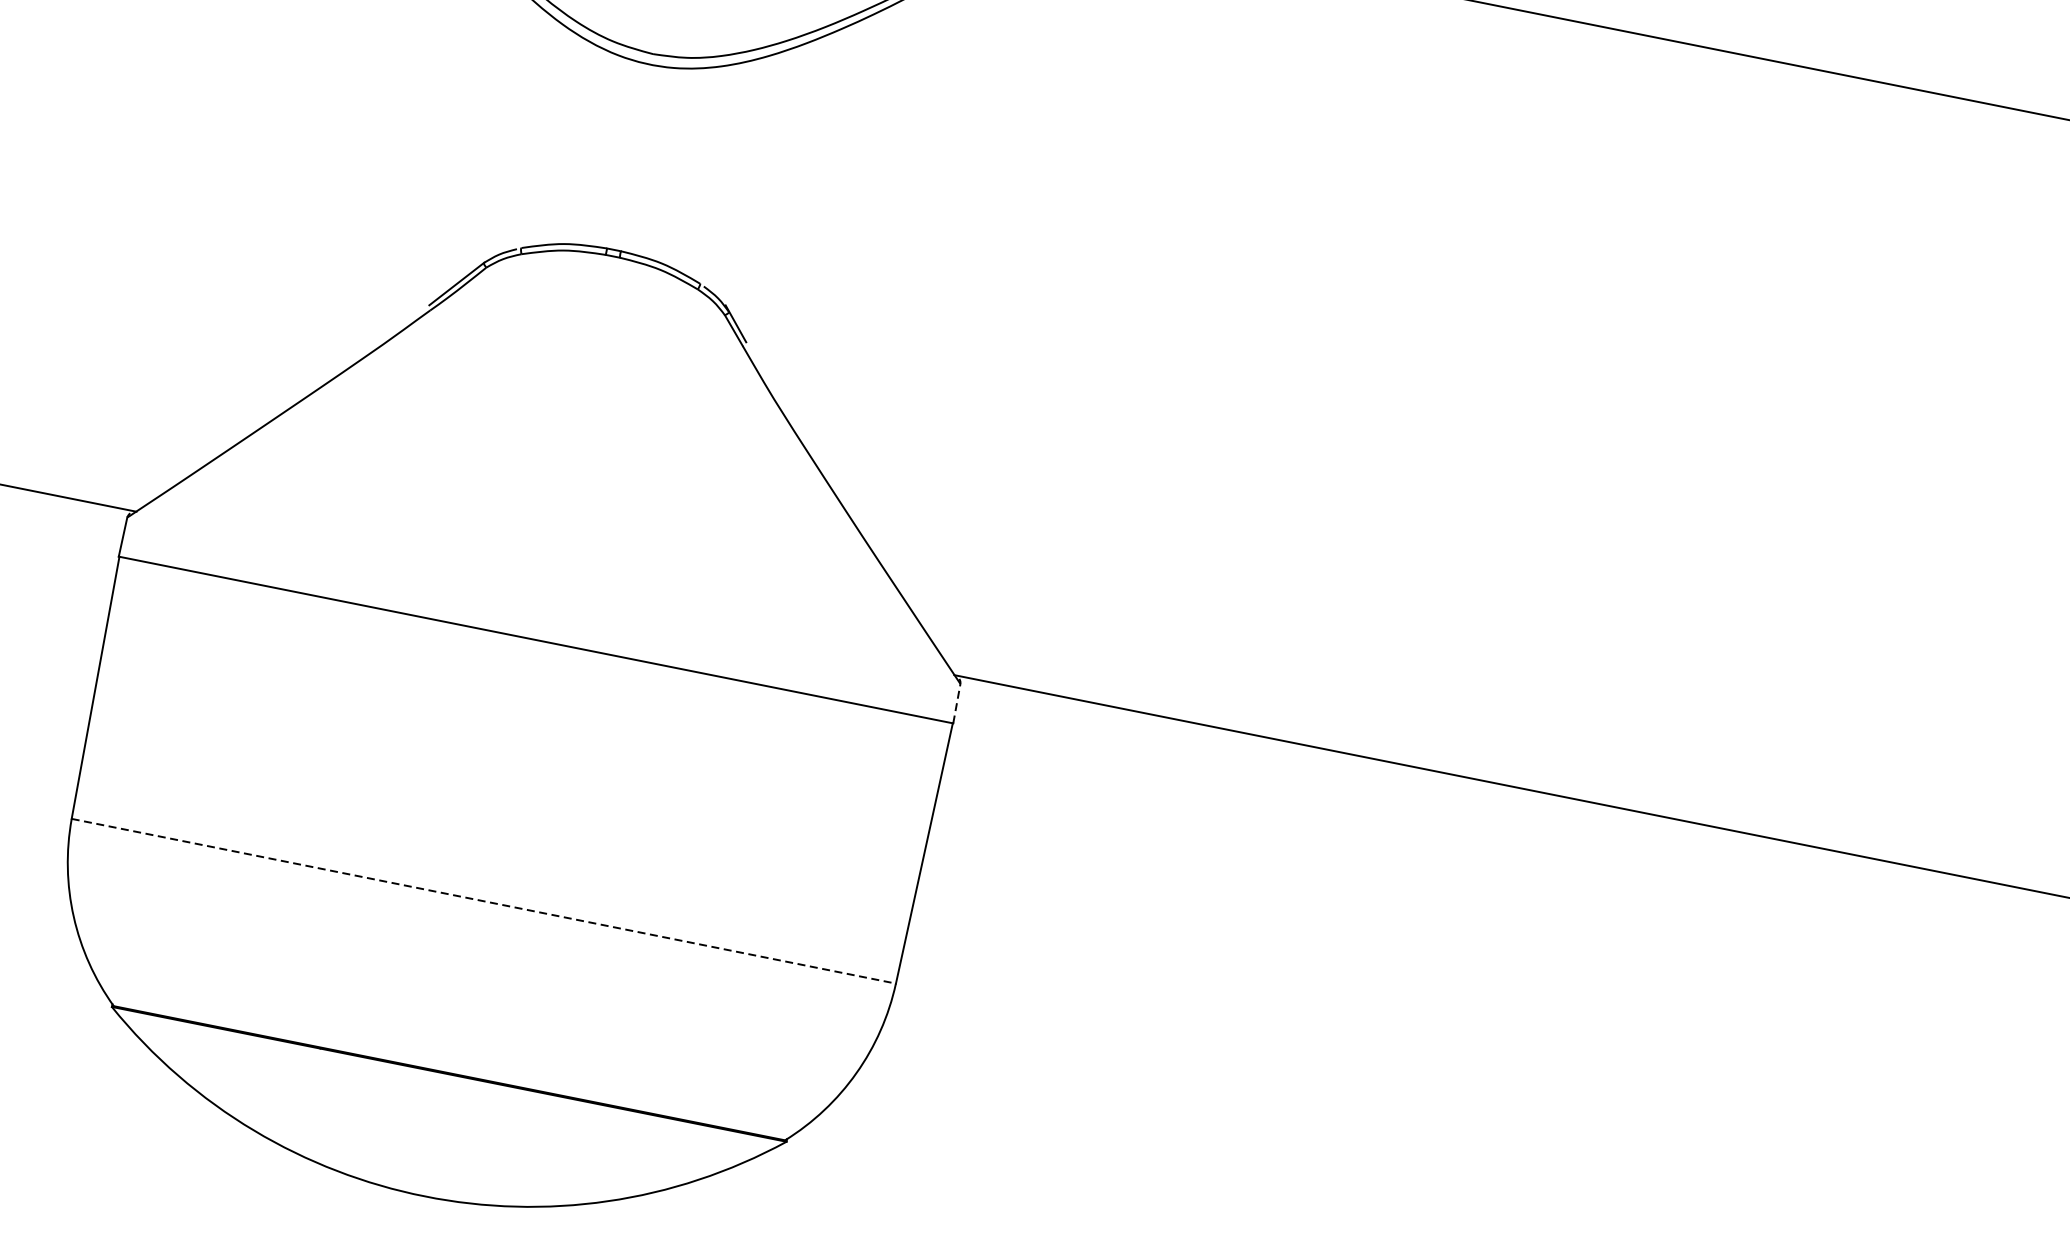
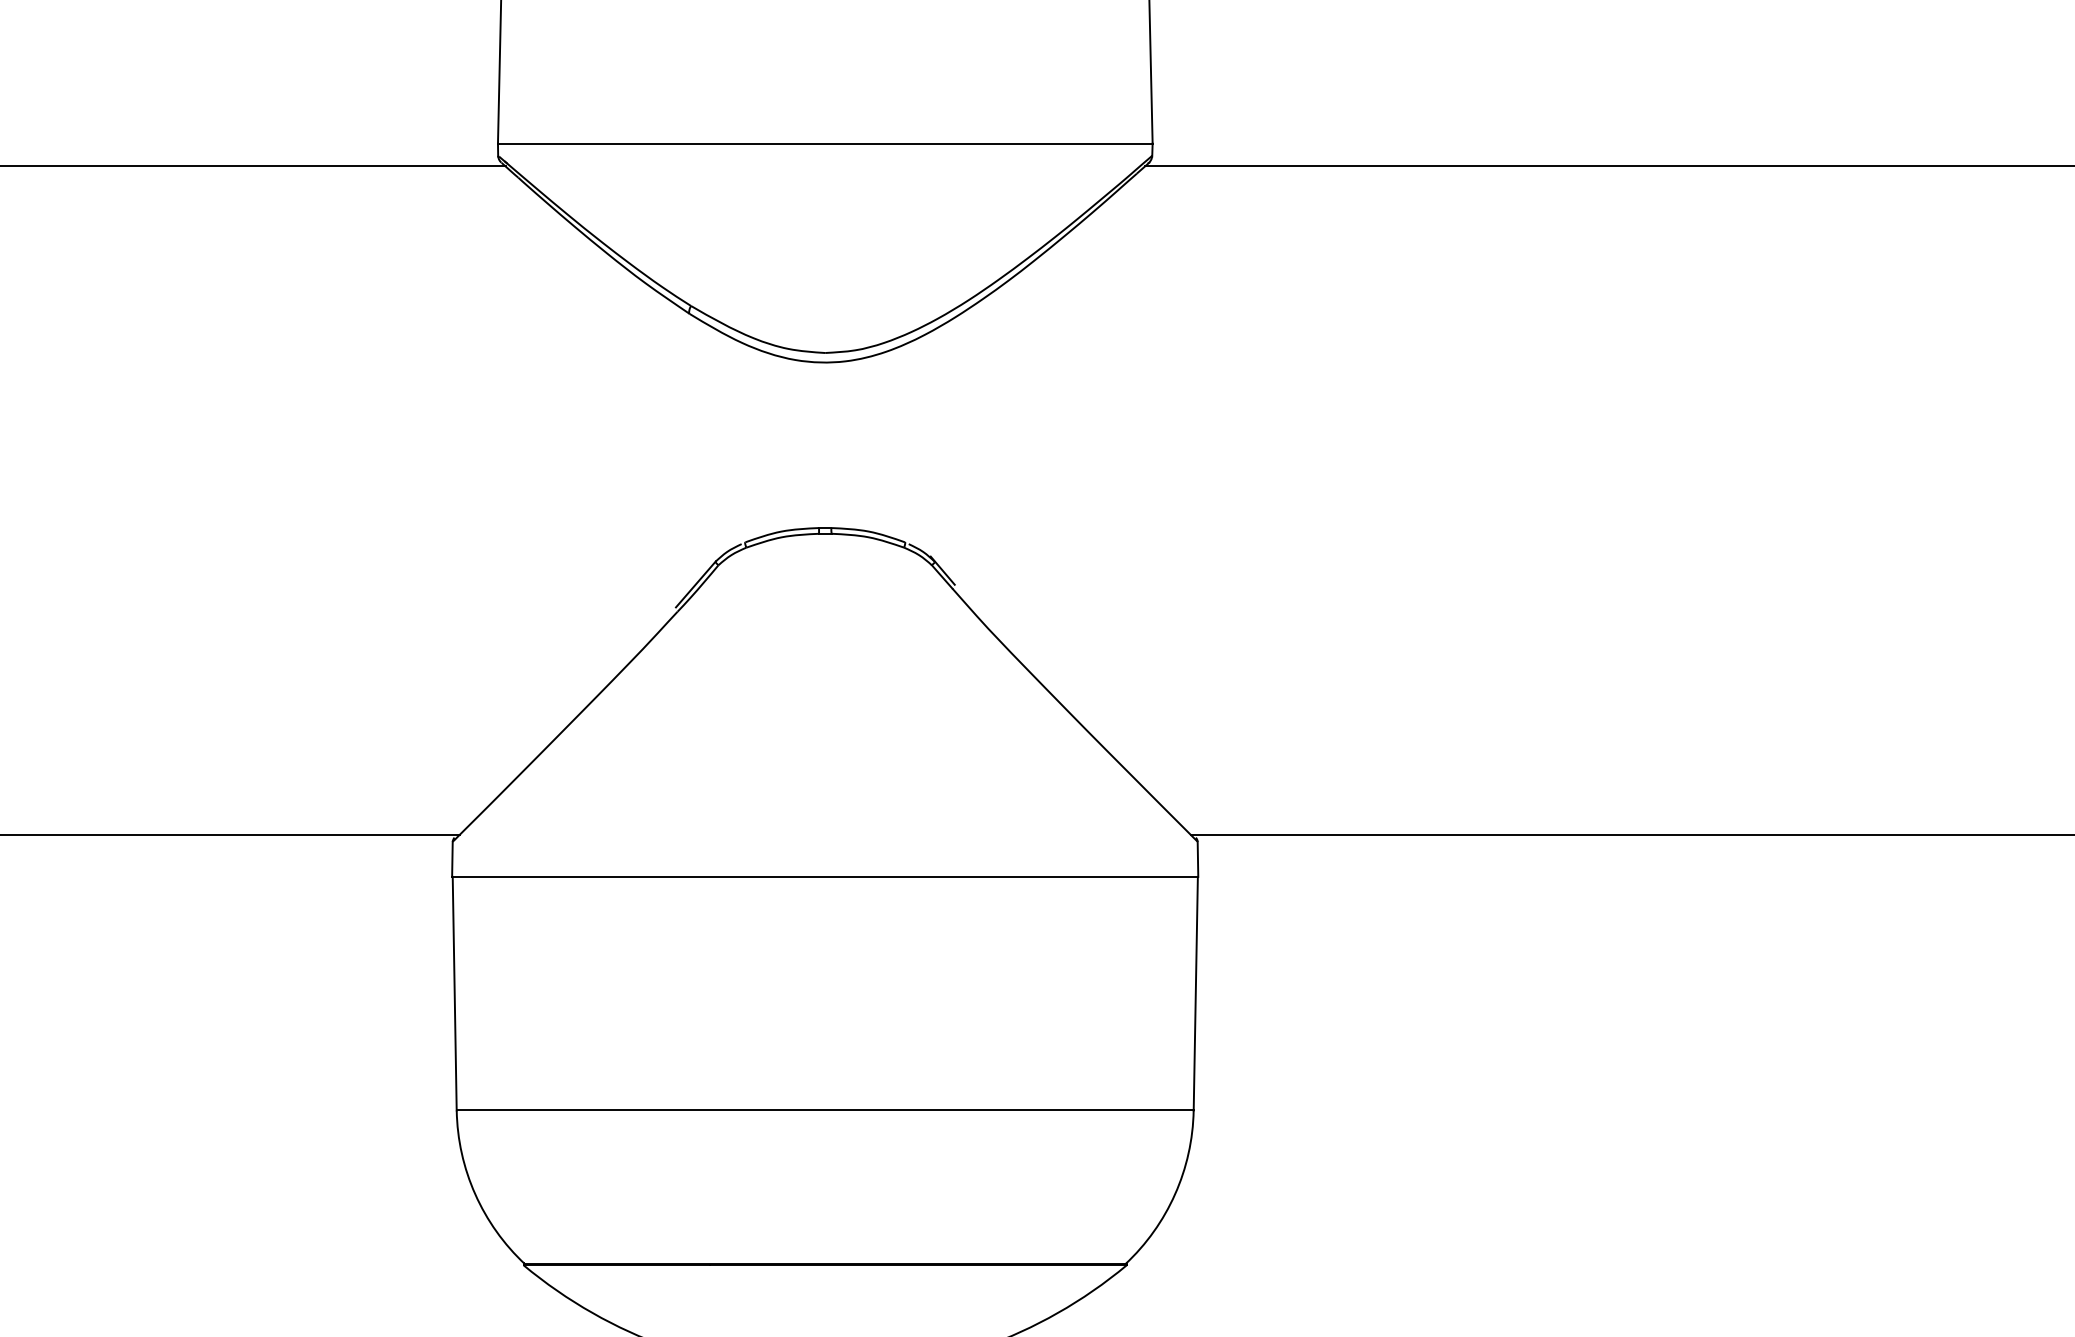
line: (956, 703) -> (1197, 859), dashed -> solid
line: (484, 901) -> (825, 1110), dashed -> solid

